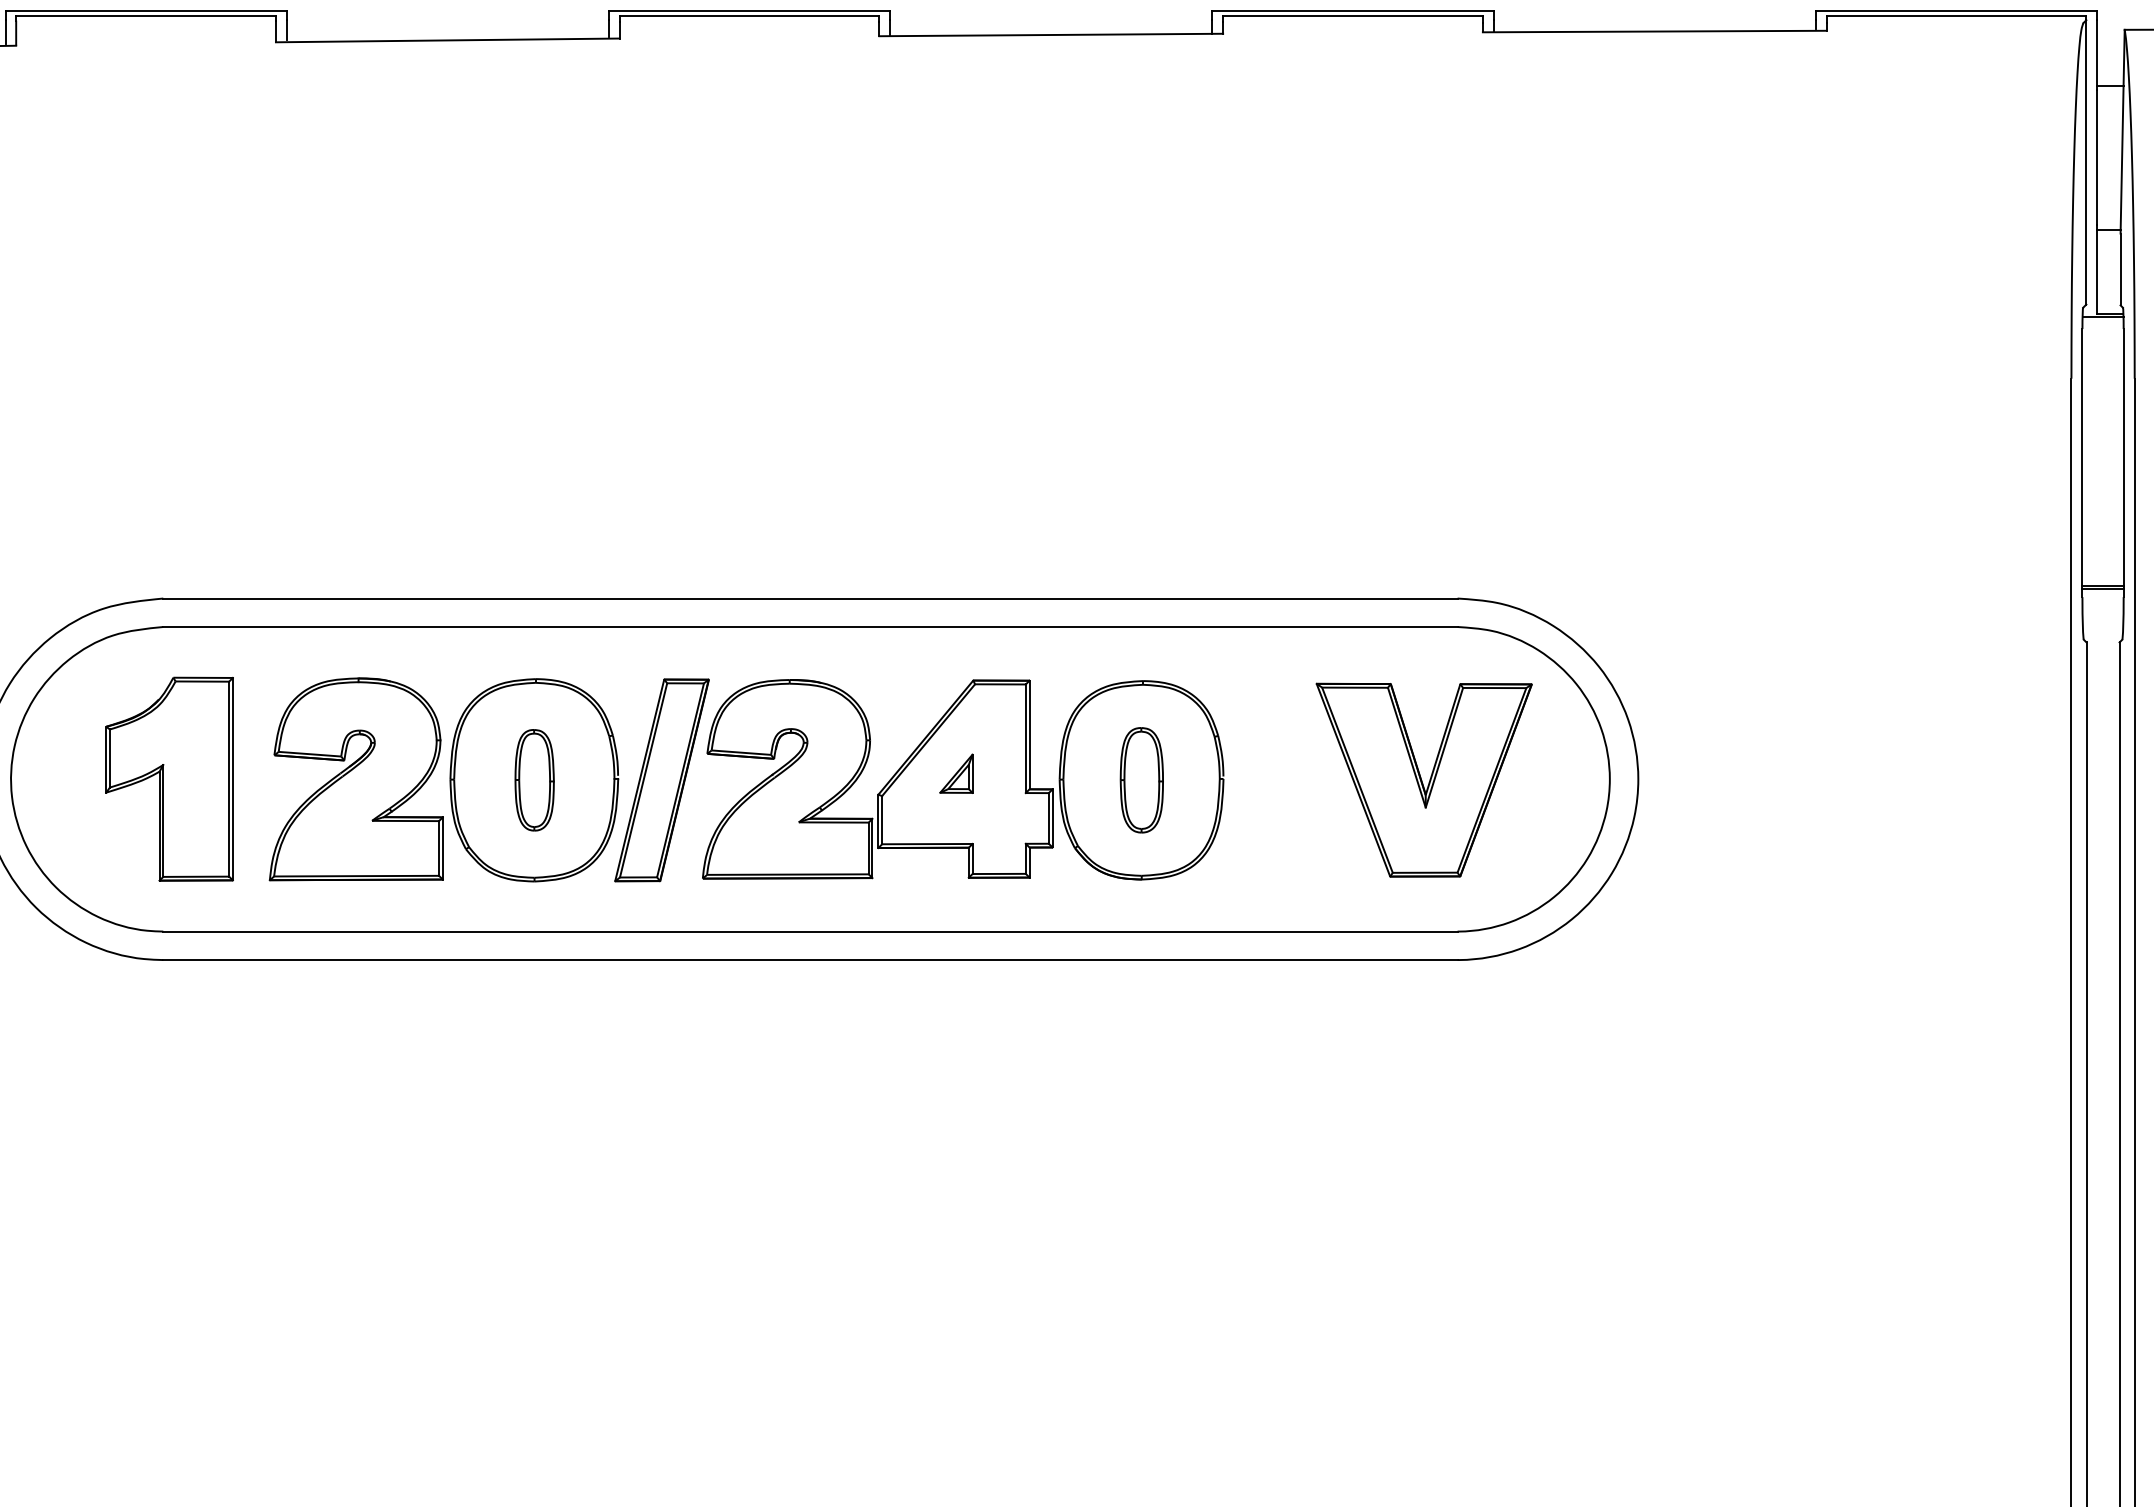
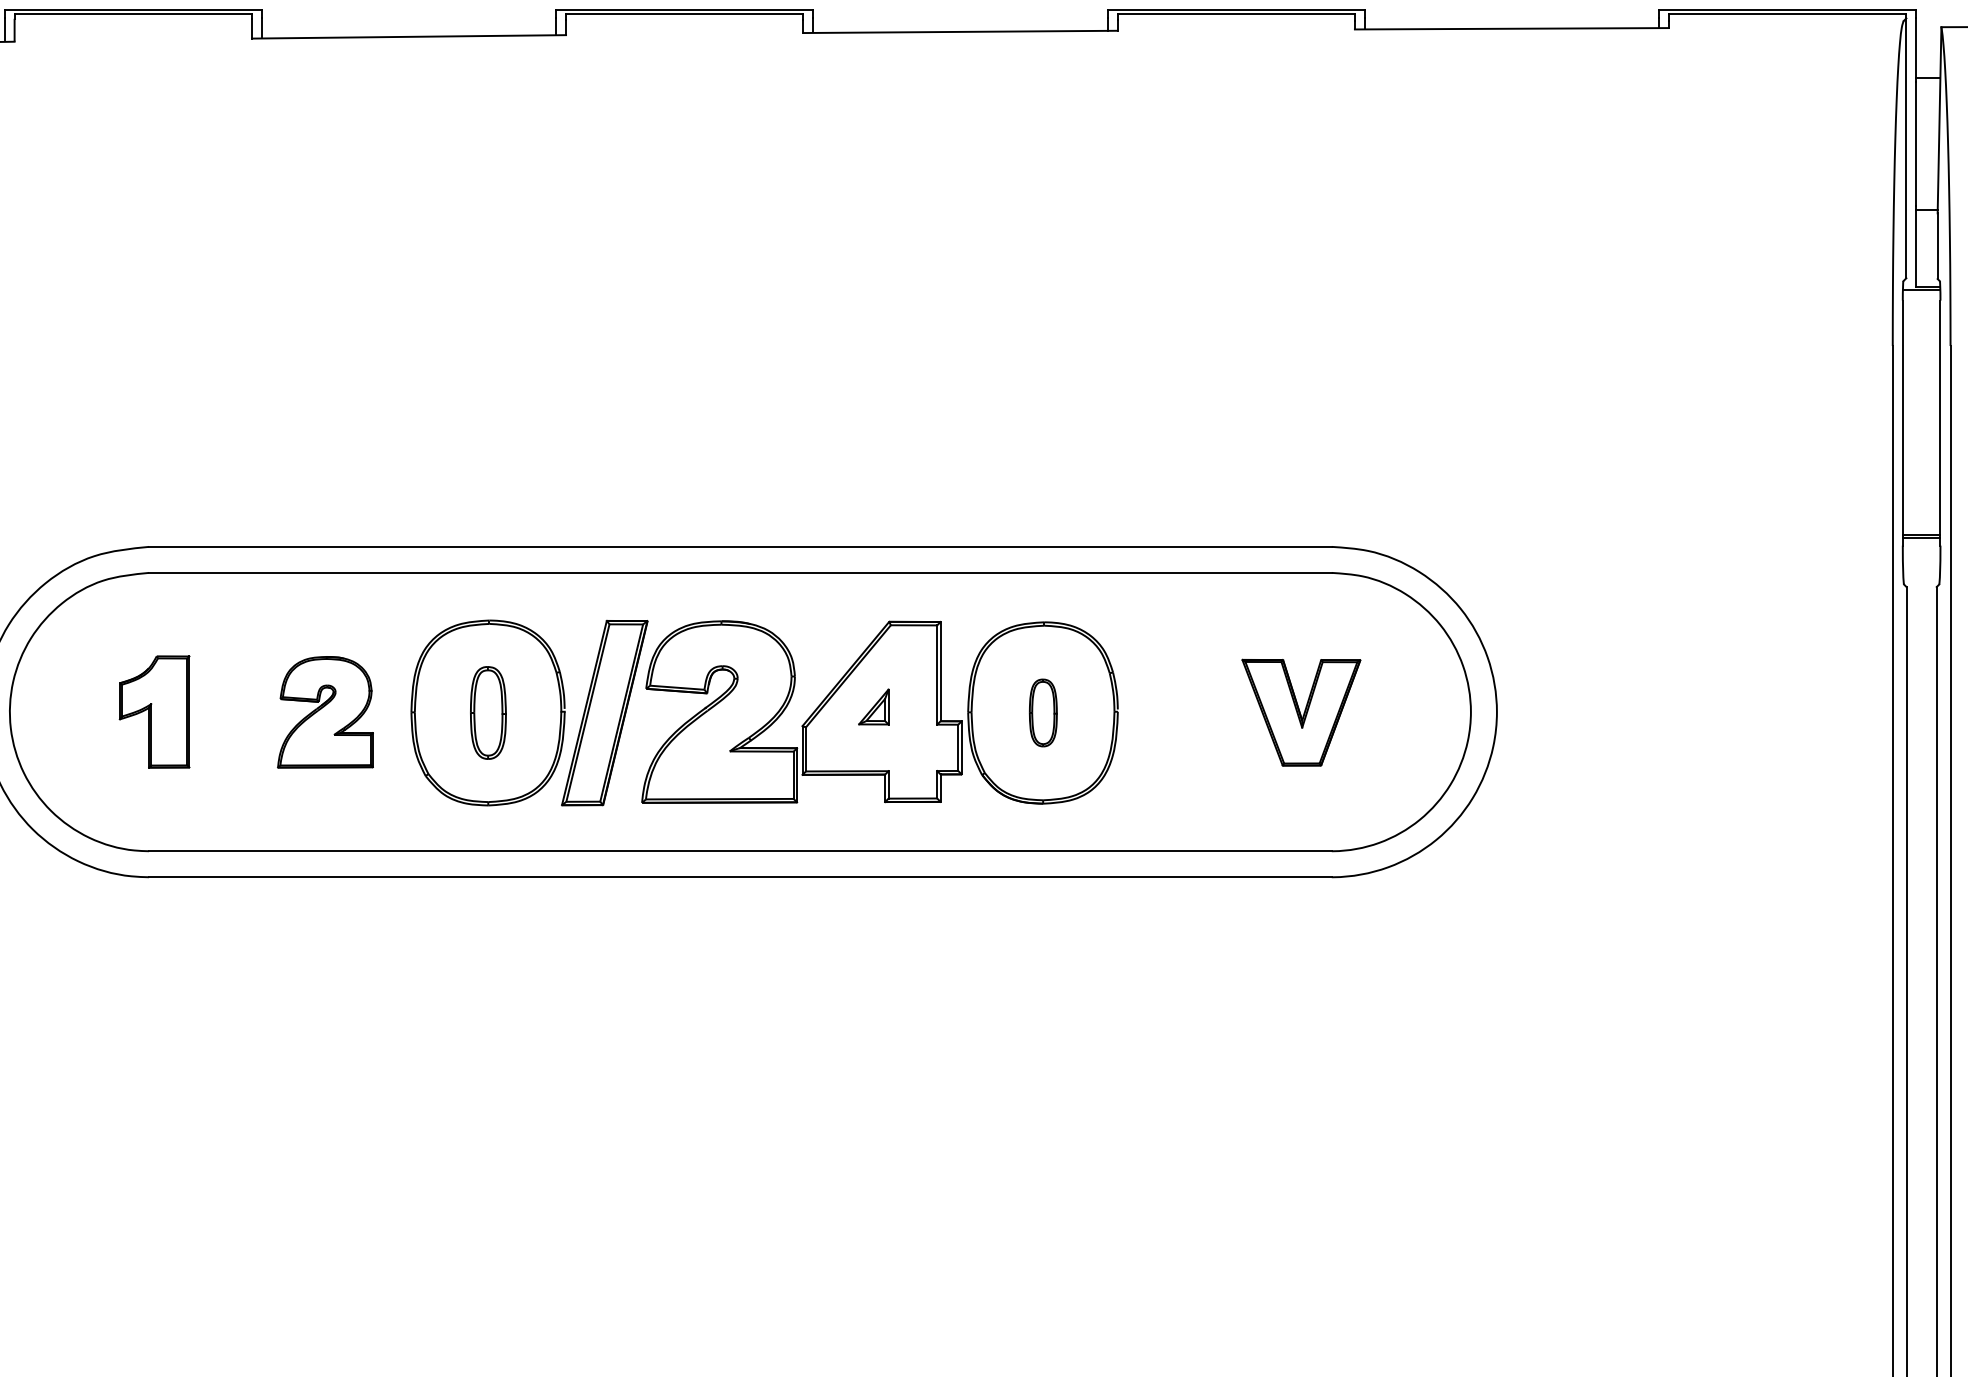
part: (169, 778) -> (154, 711), size x0.6
part: (356, 779) -> (325, 712), size x0.6
part: (1142, 779) -> (1043, 712), size x0.7
part: (1424, 779) -> (1301, 712), size x0.6

